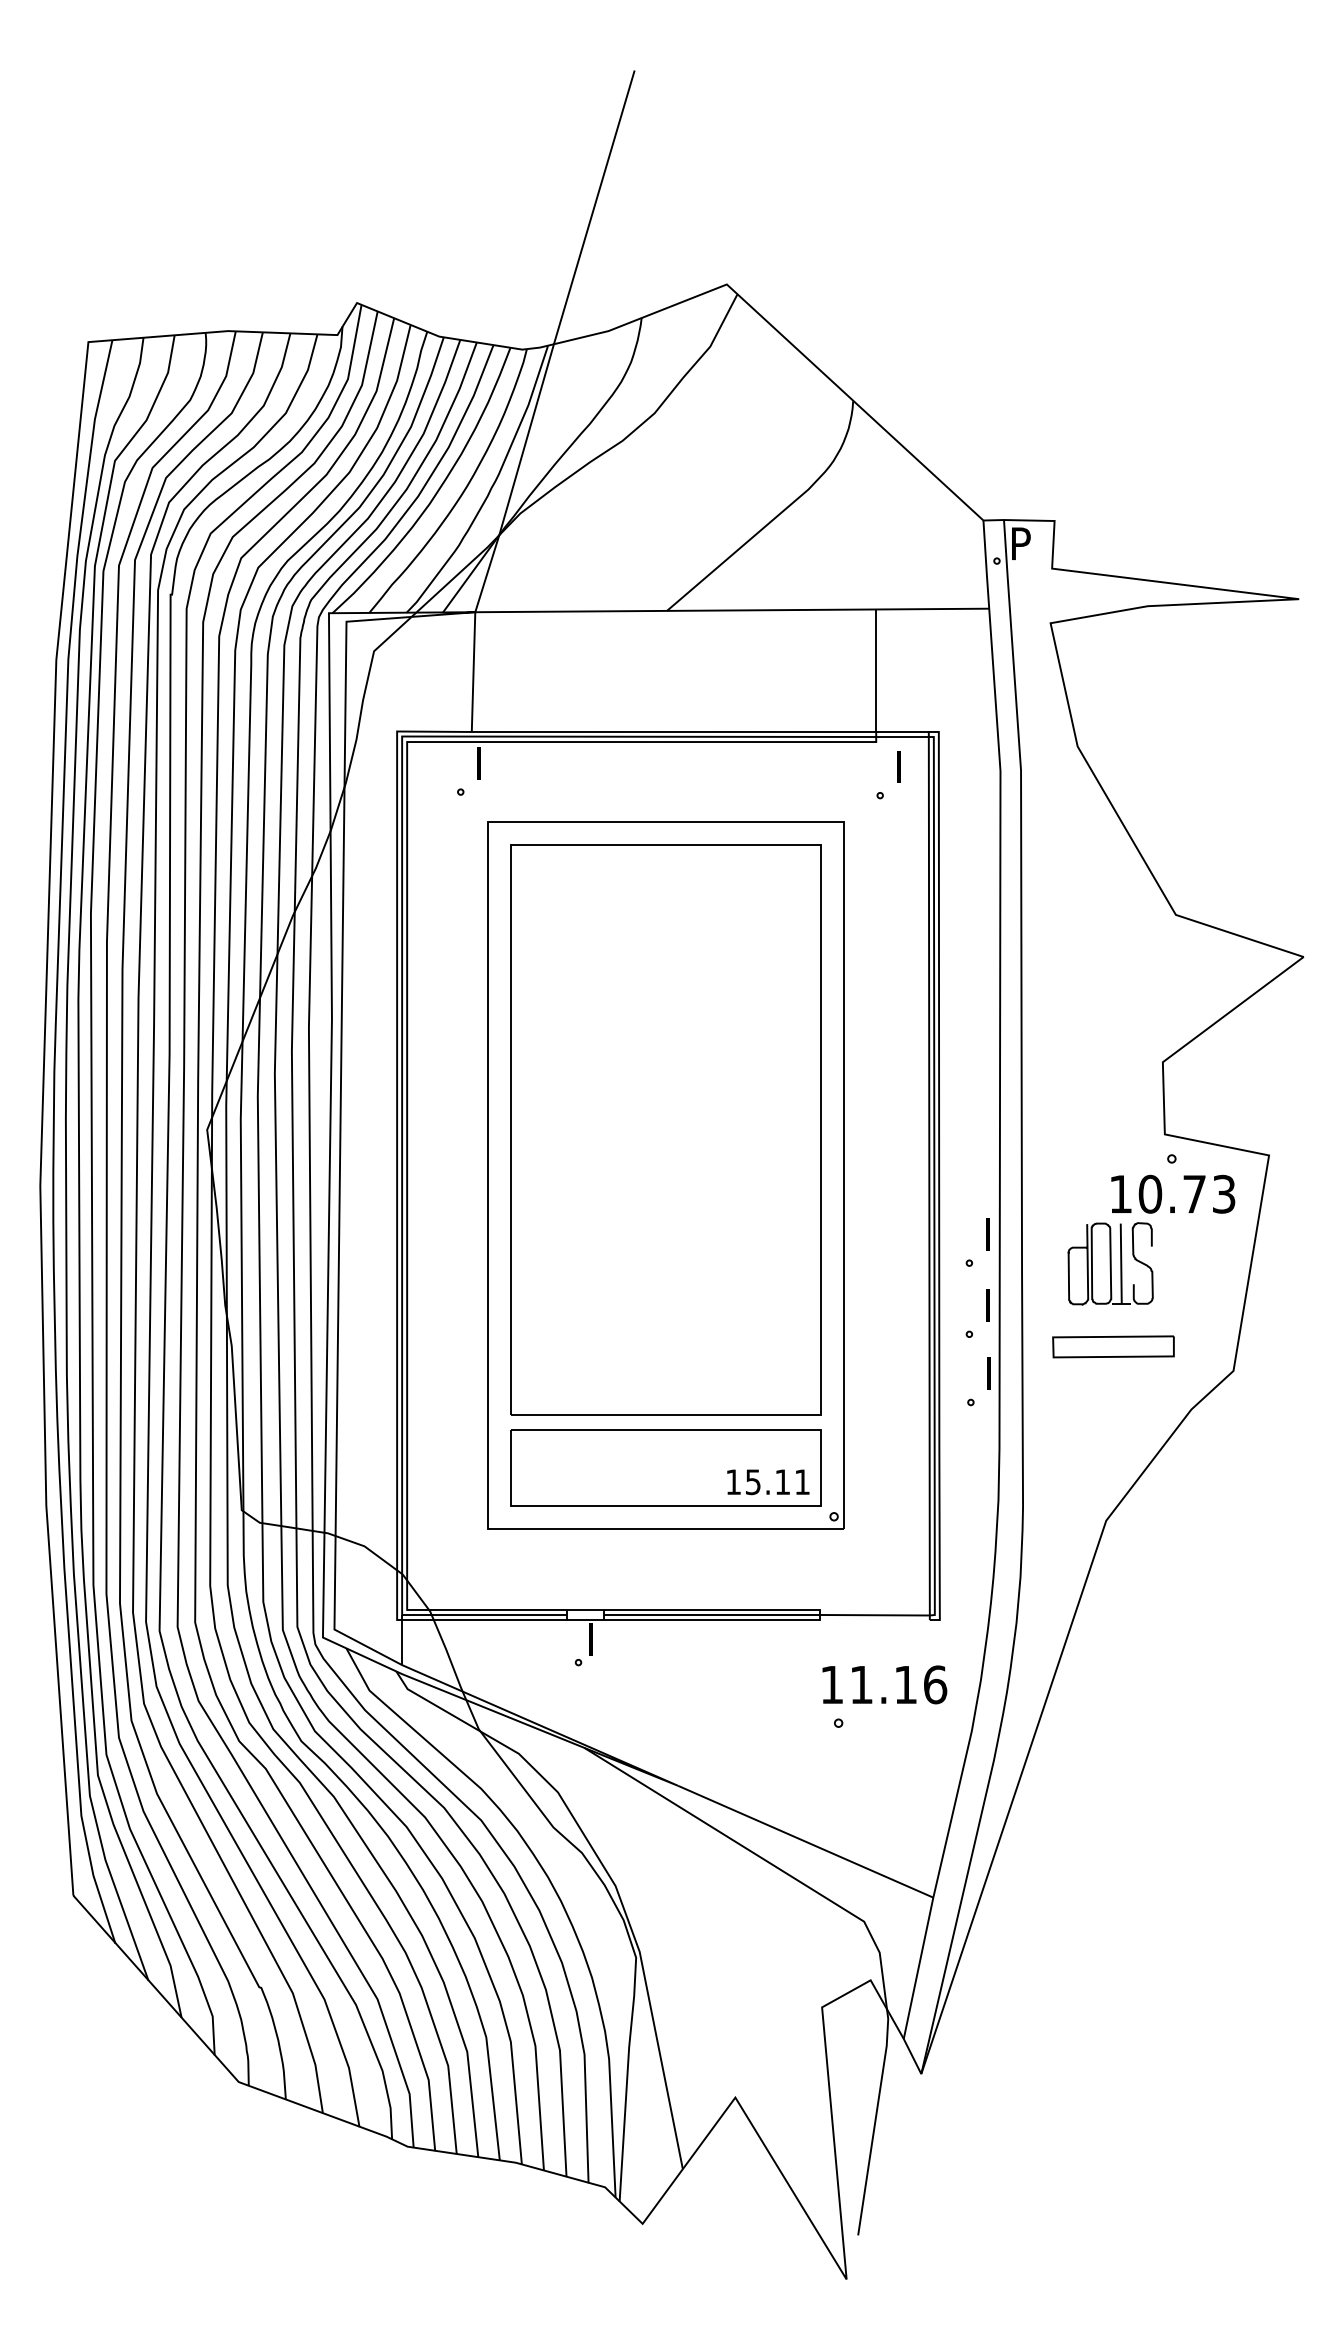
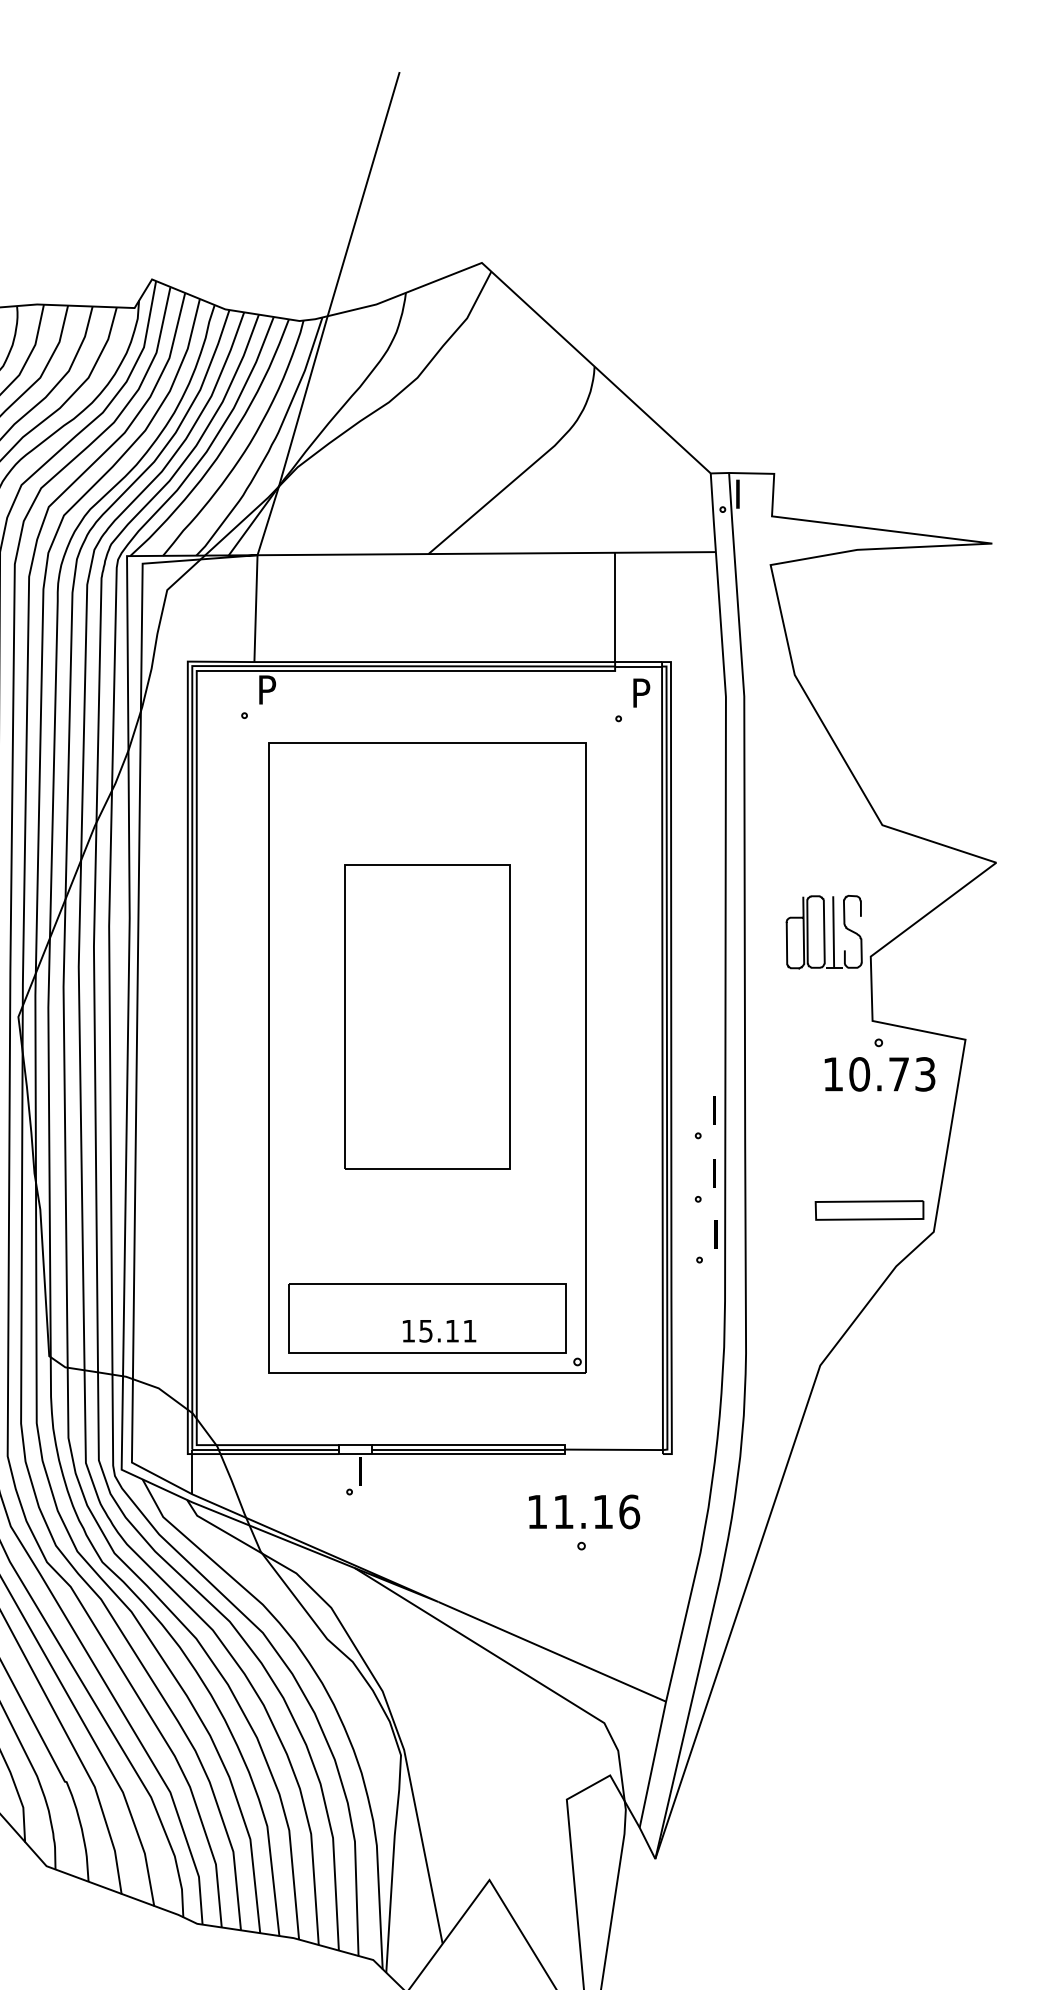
text: (1023, 536) -> (746, 487), P -> I
text: (486, 763) -> (267, 690), I -> P
text: (905, 766) -> (641, 692), I -> P
part: (665, 1129) -> (427, 1016), size x0.6
part: (1110, 1263) -> (824, 931), moved
part: (1113, 1346) -> (869, 1210), moved
text: (768, 1482) -> (439, 1331), moved
text: (884, 1684) -> (584, 1511), moved

